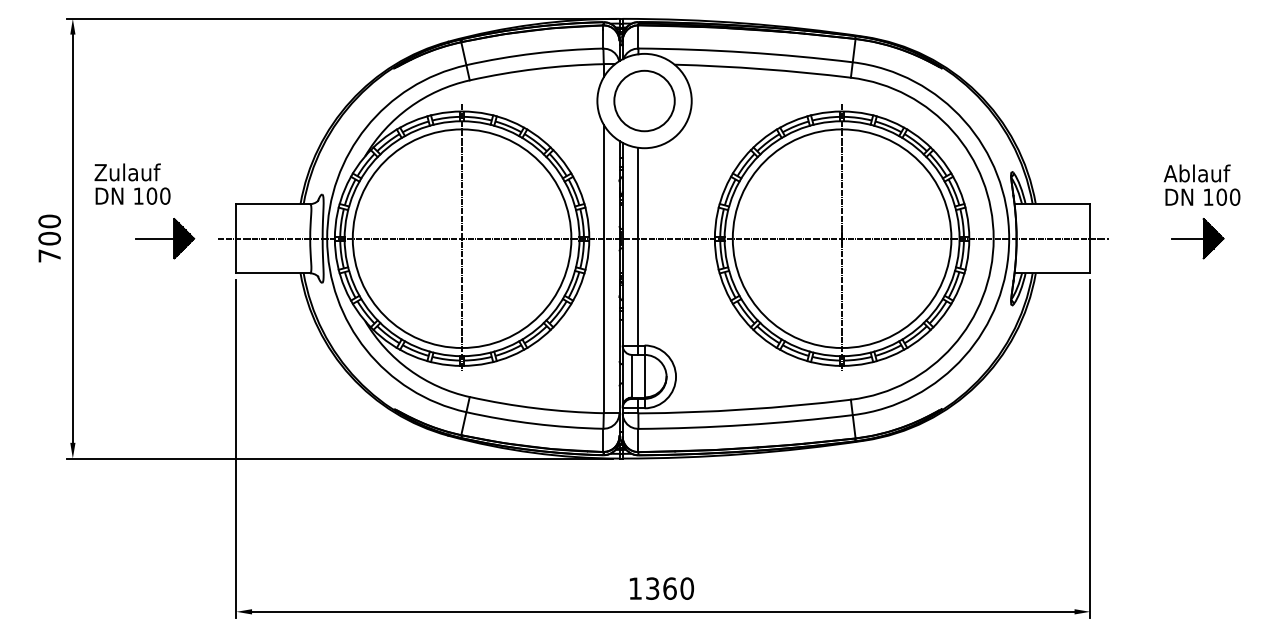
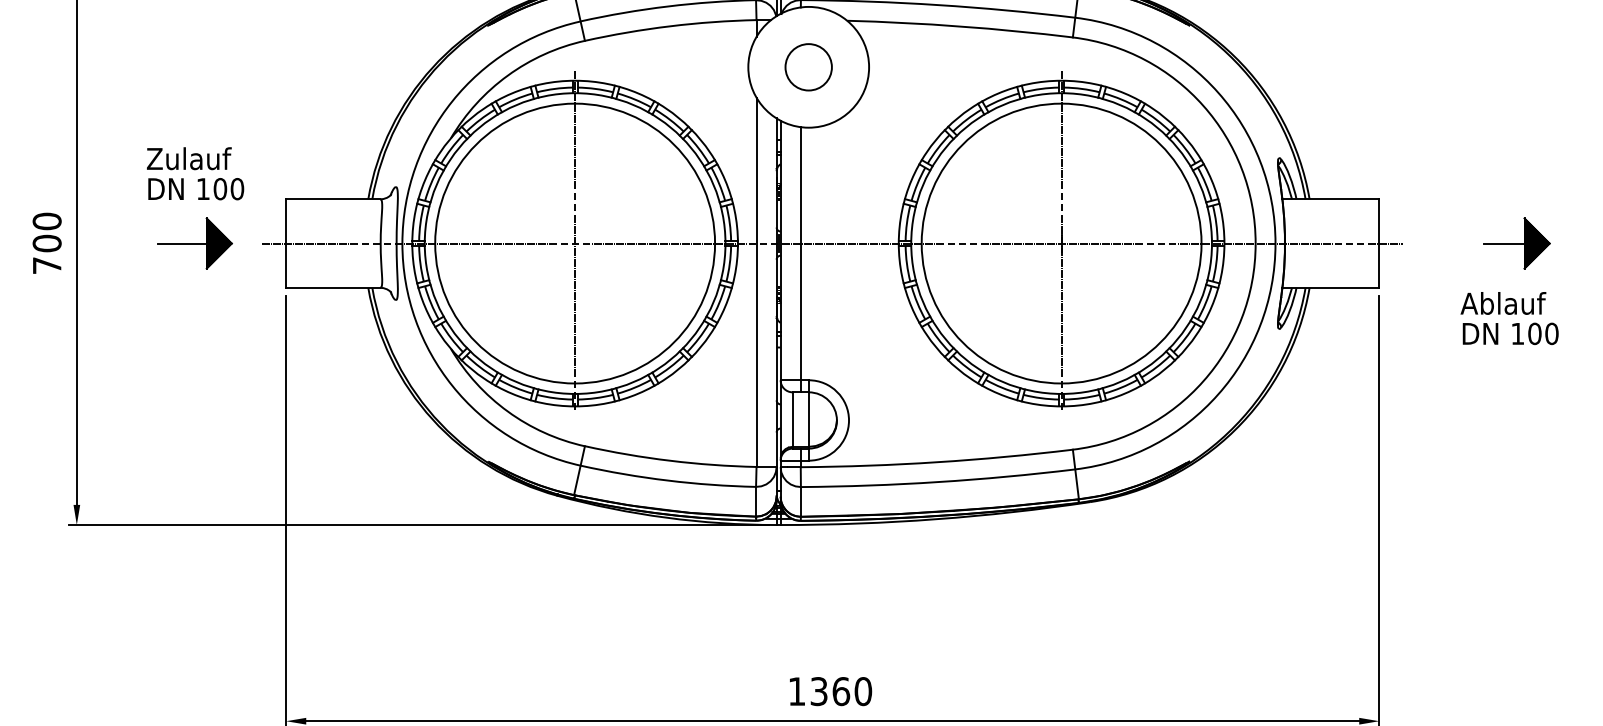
circle: (644, 100) -> (808, 66), size x0.6
text: (132, 183) -> (195, 172), moved
text: (1201, 184) -> (1508, 317), moved

